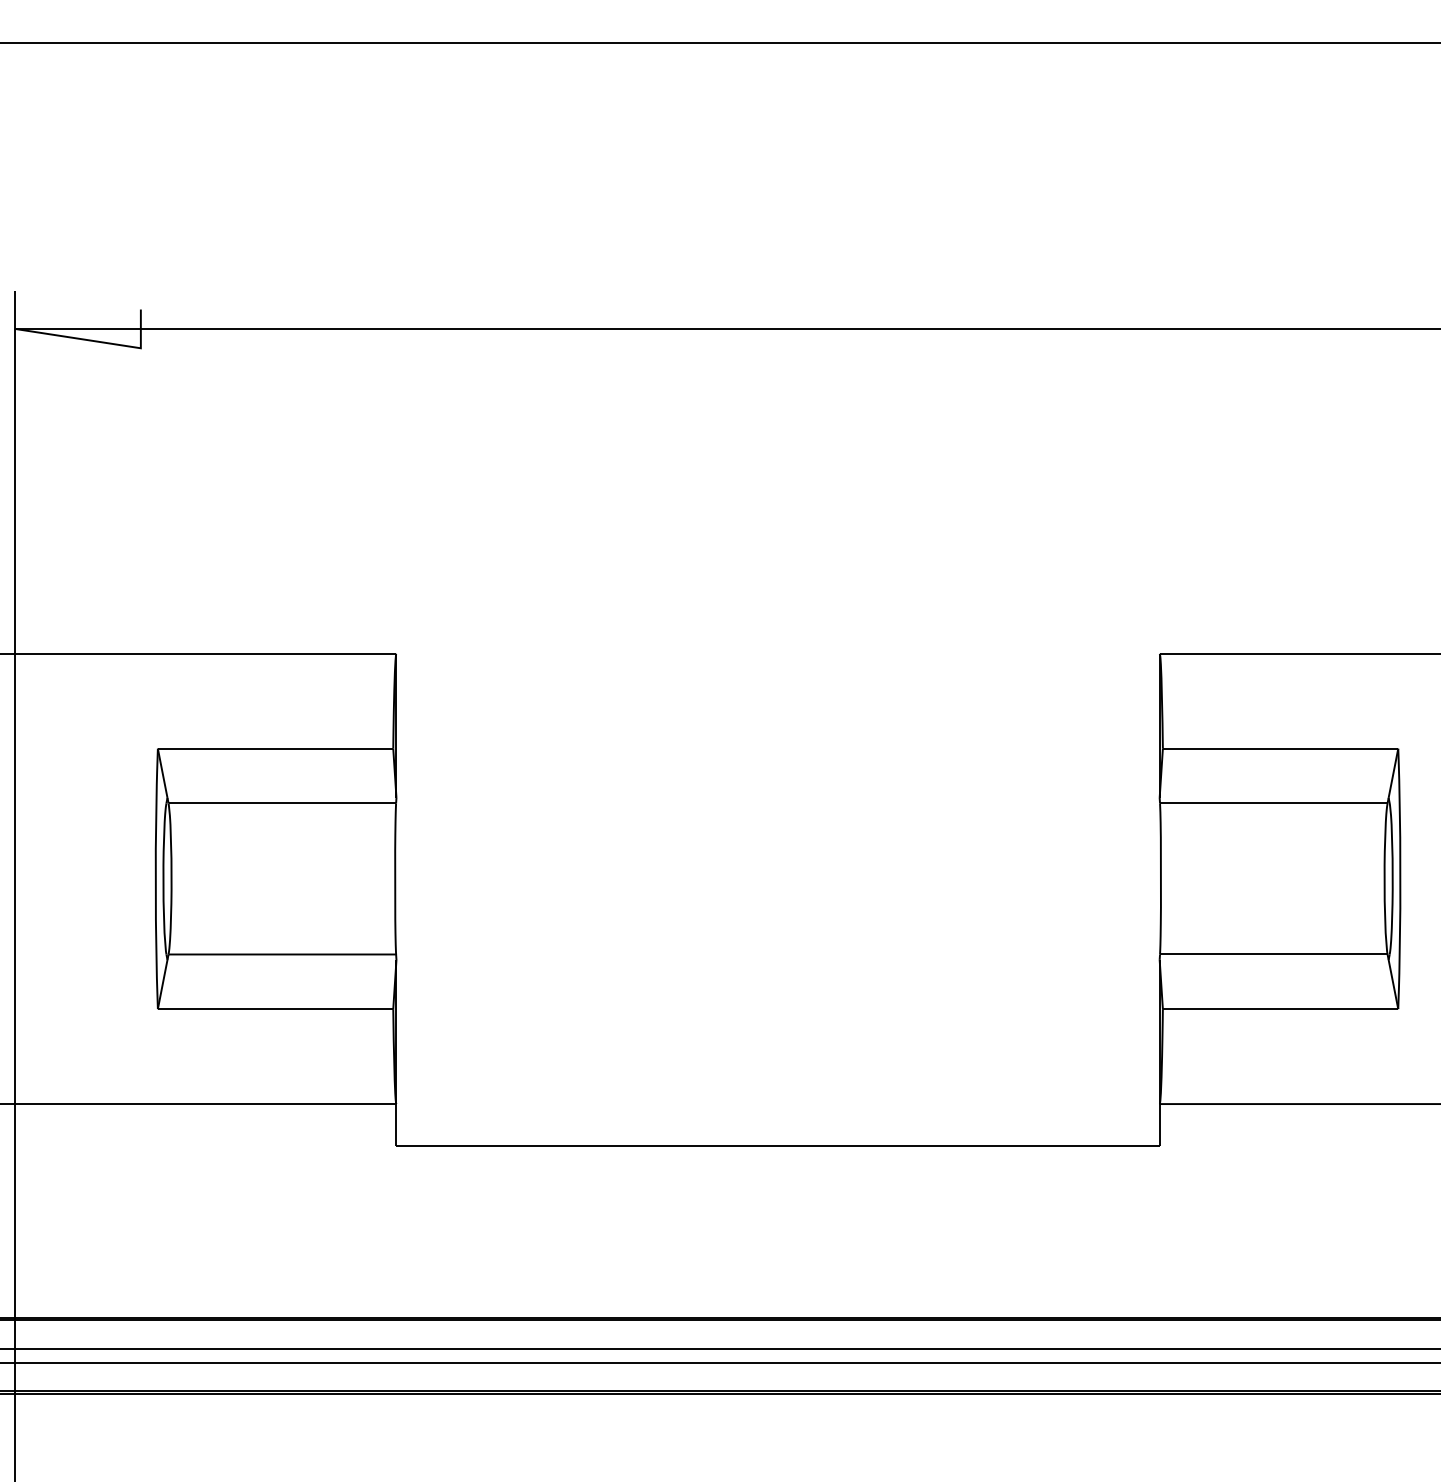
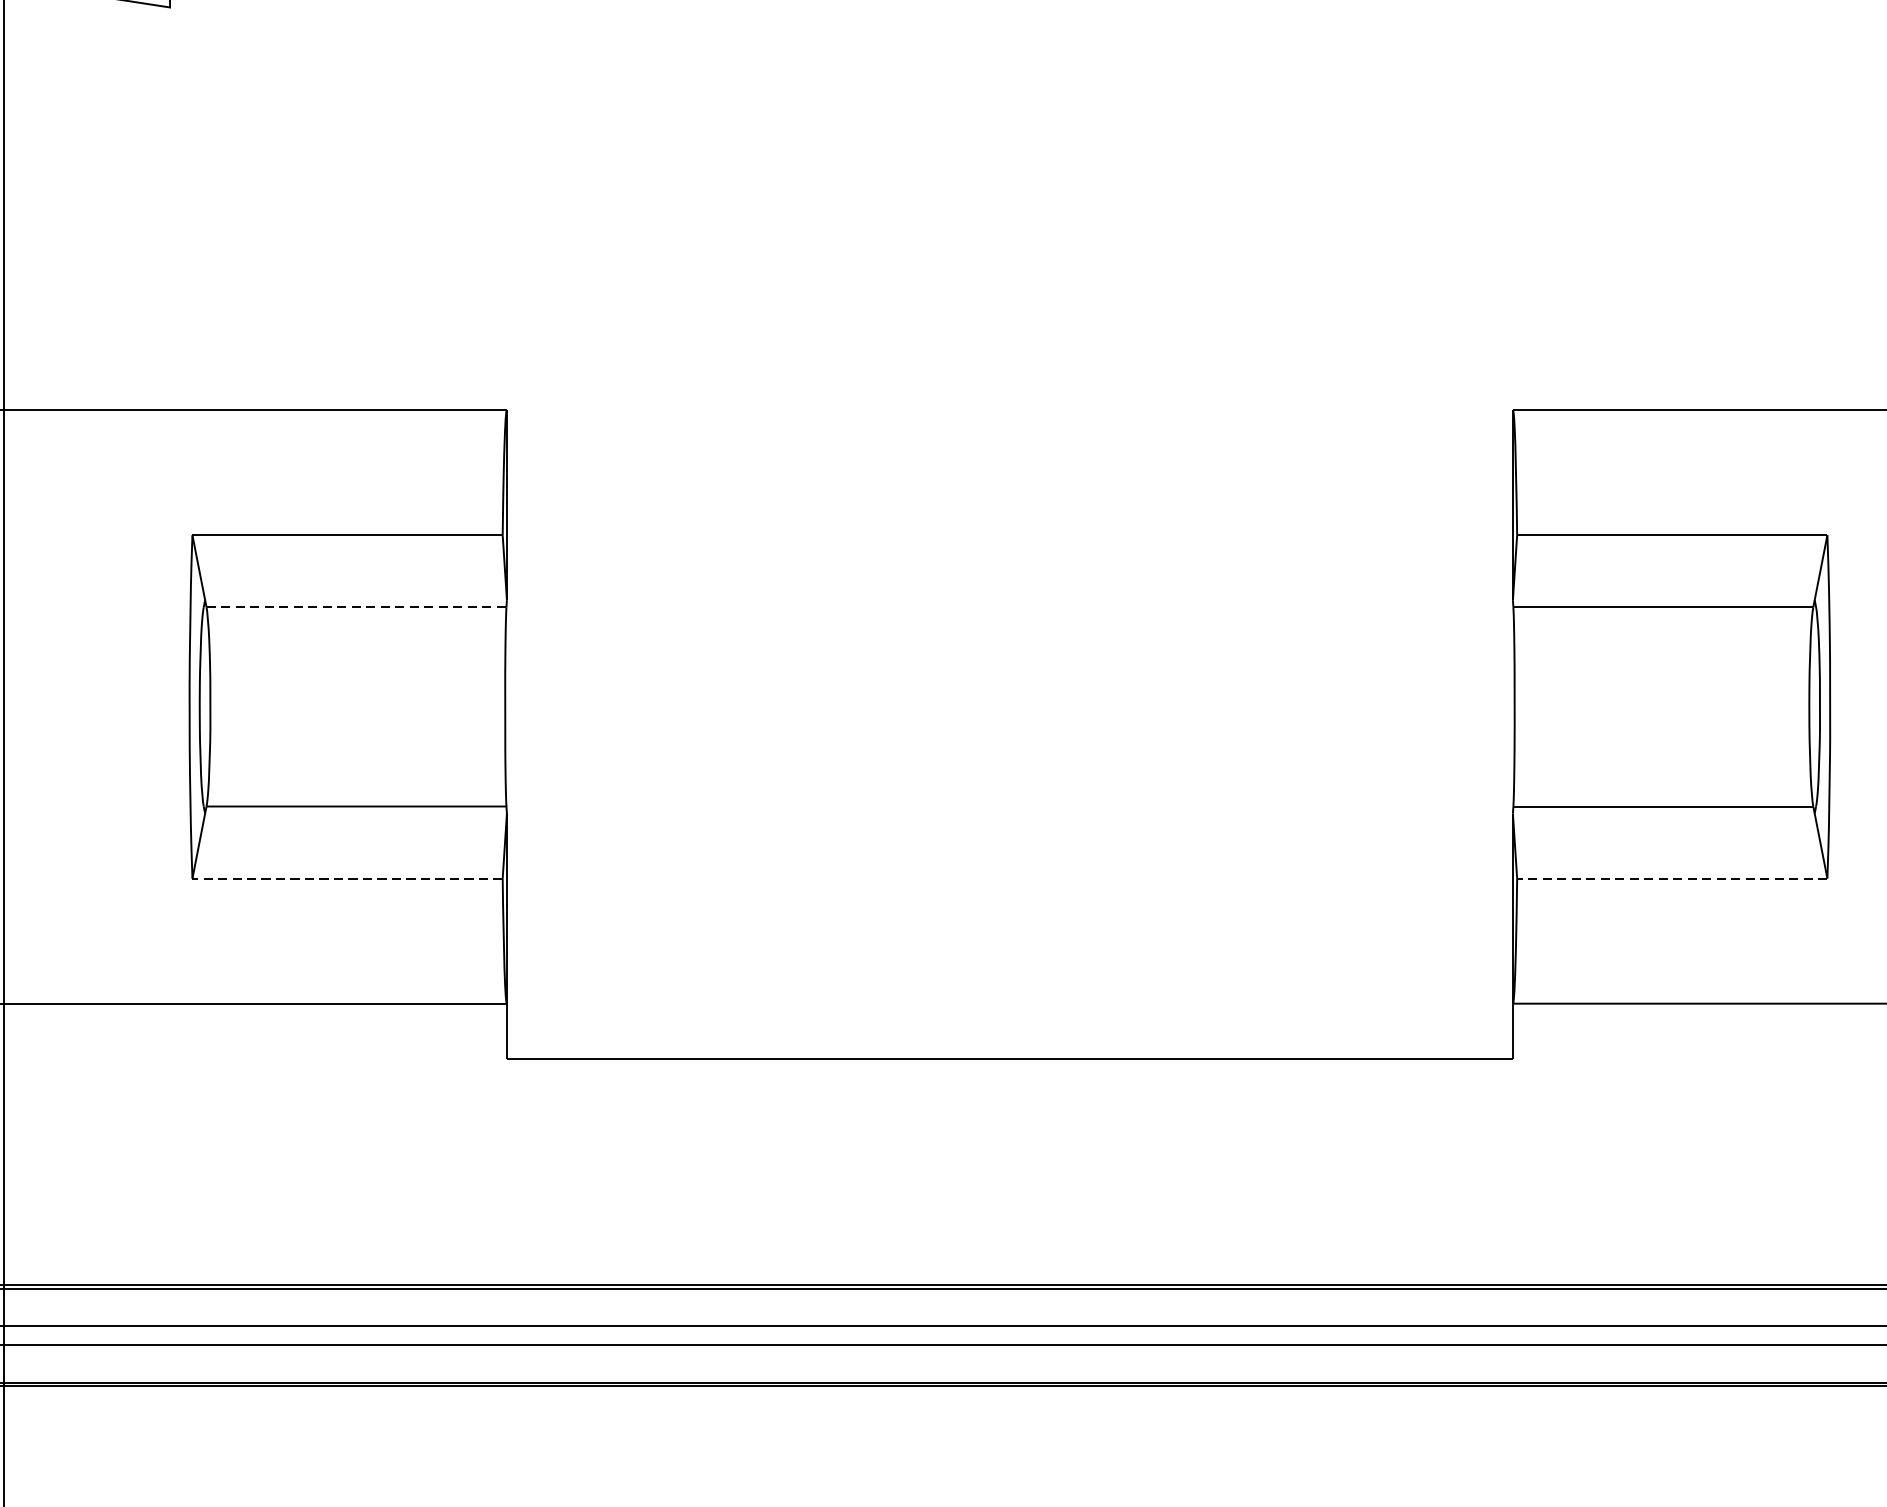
line: (282, 803) -> (356, 607), solid -> dashed
line: (275, 1009) -> (347, 879), solid -> dashed
line: (1280, 1009) -> (1672, 879), solid -> dashed

